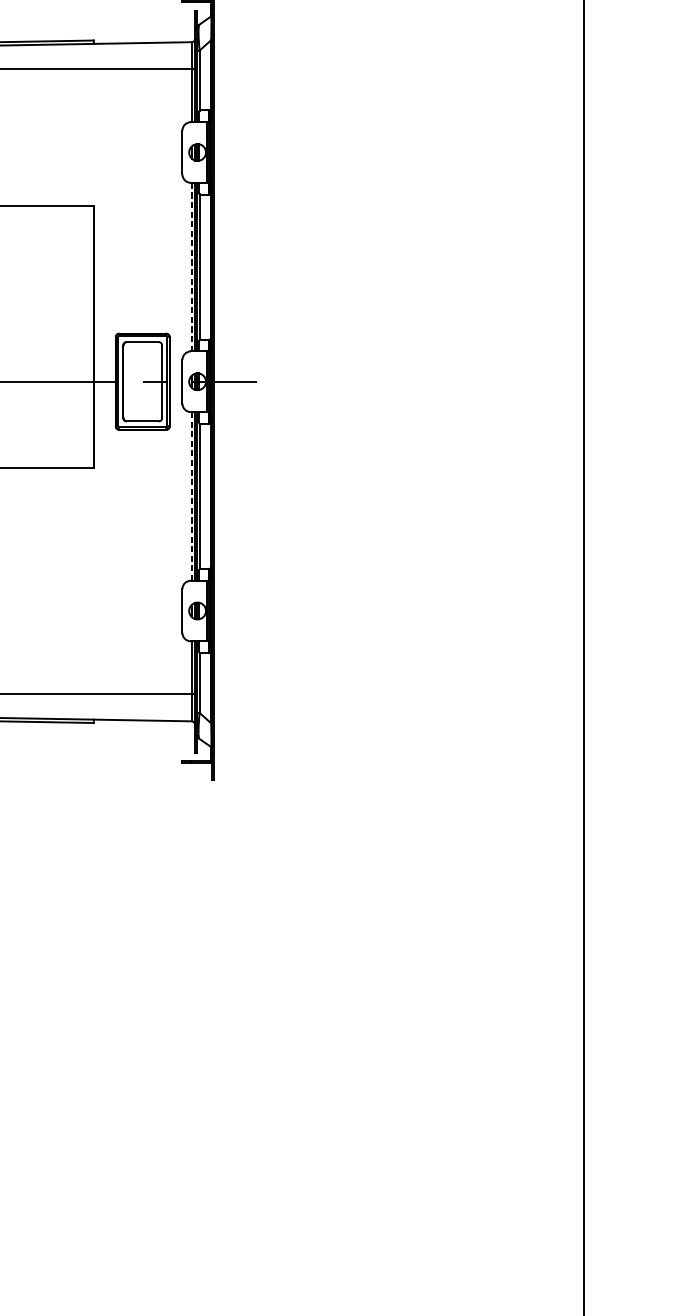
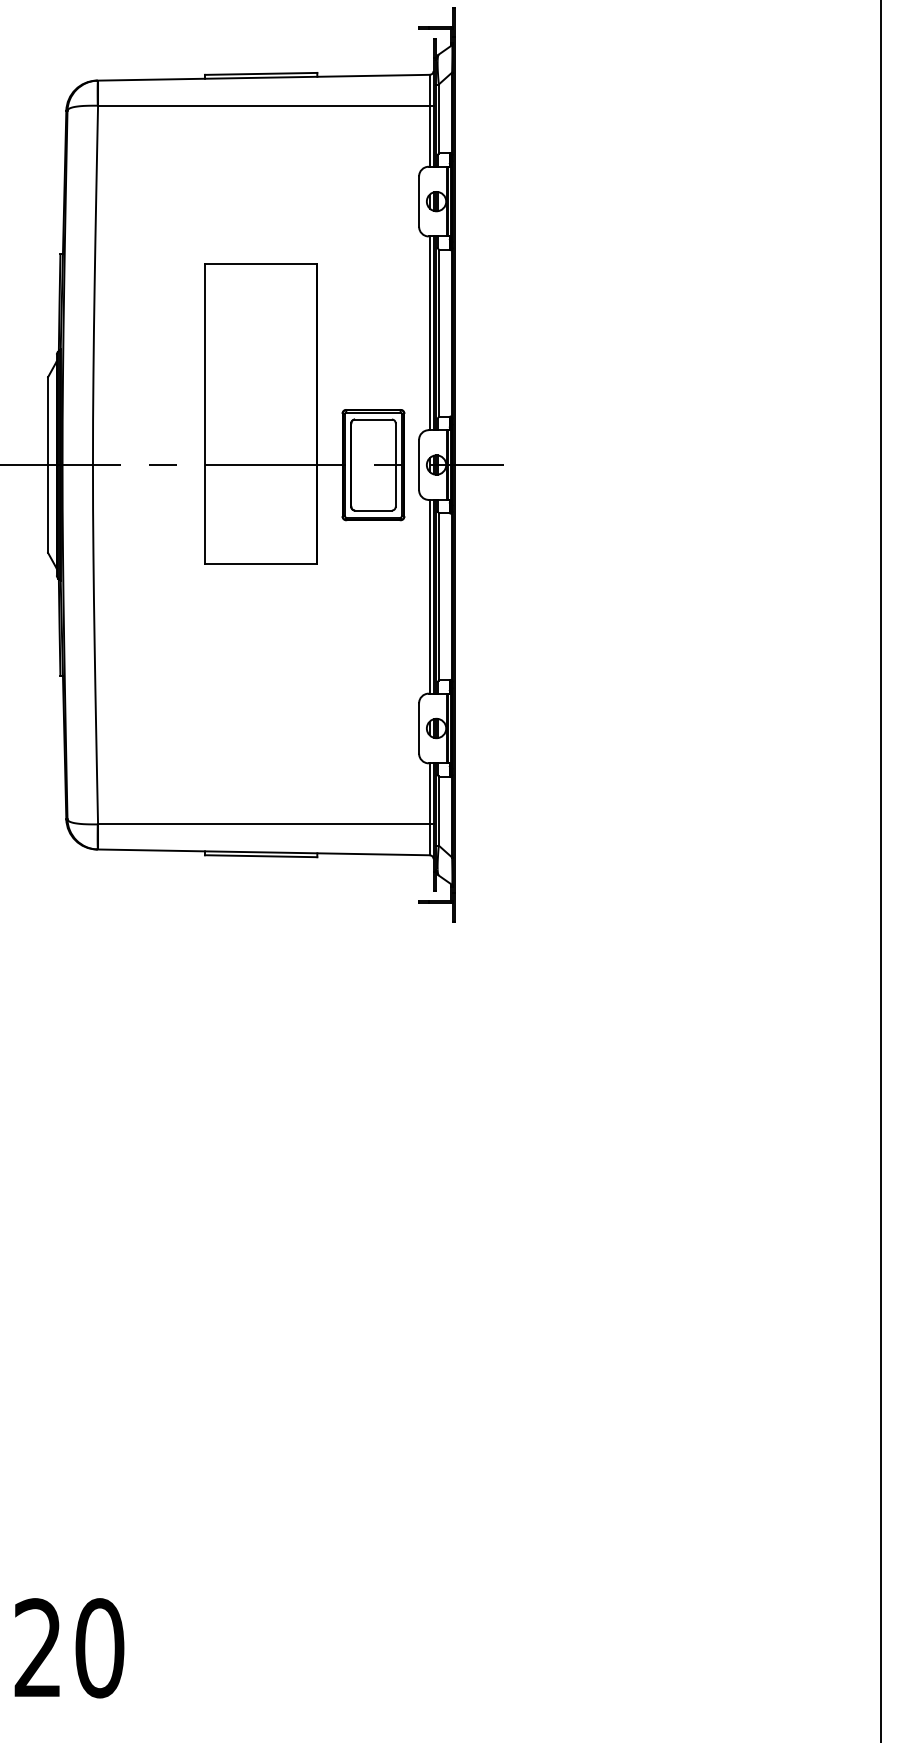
line: (191, 267) -> (429, 333), dashed -> solid
line: (191, 496) -> (429, 596), dashed -> solid

